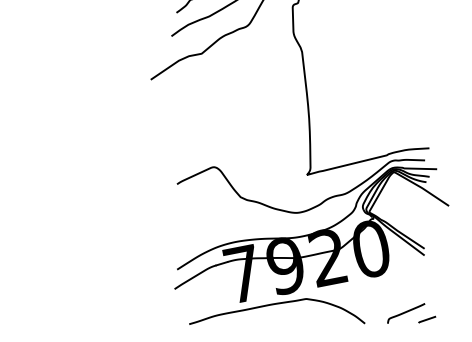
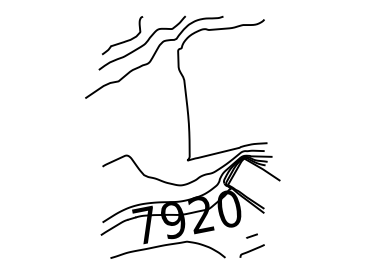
curve: (426, 318) -> (251, 235), moved

